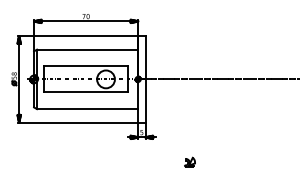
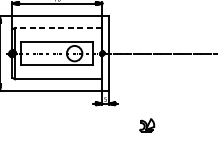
line: (87, 49) -> (58, 27), solid -> dashed
part: (189, 161) -> (146, 124), size x1.6

